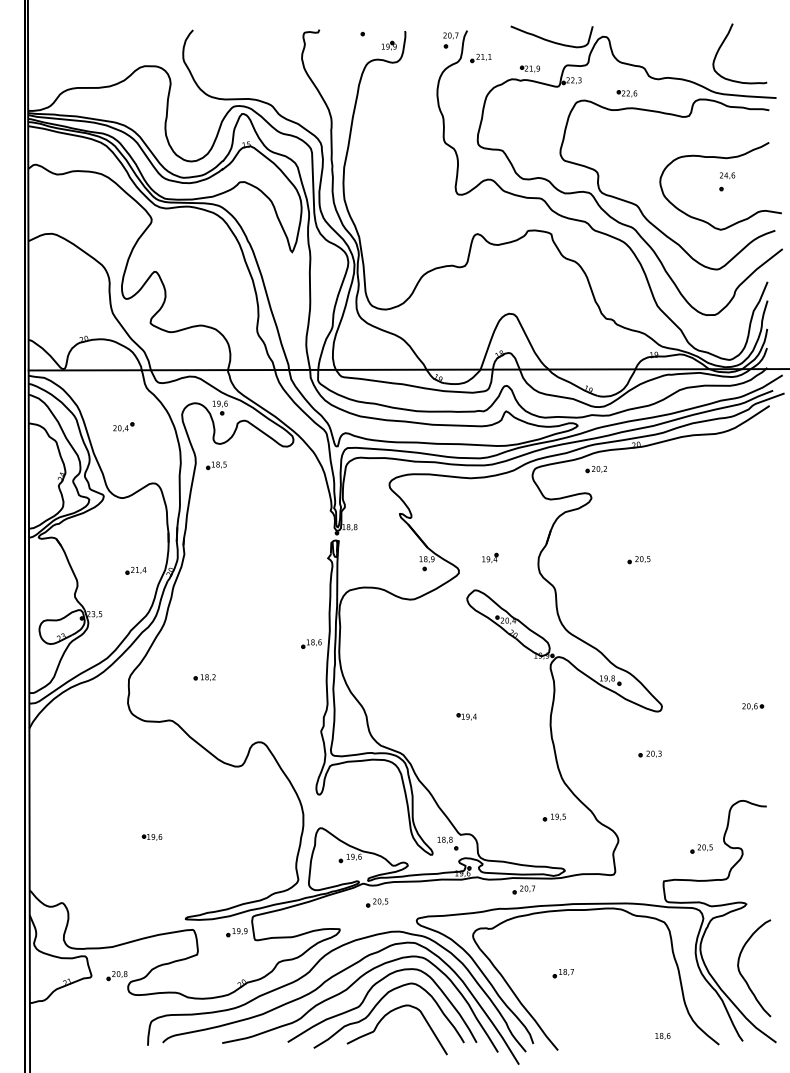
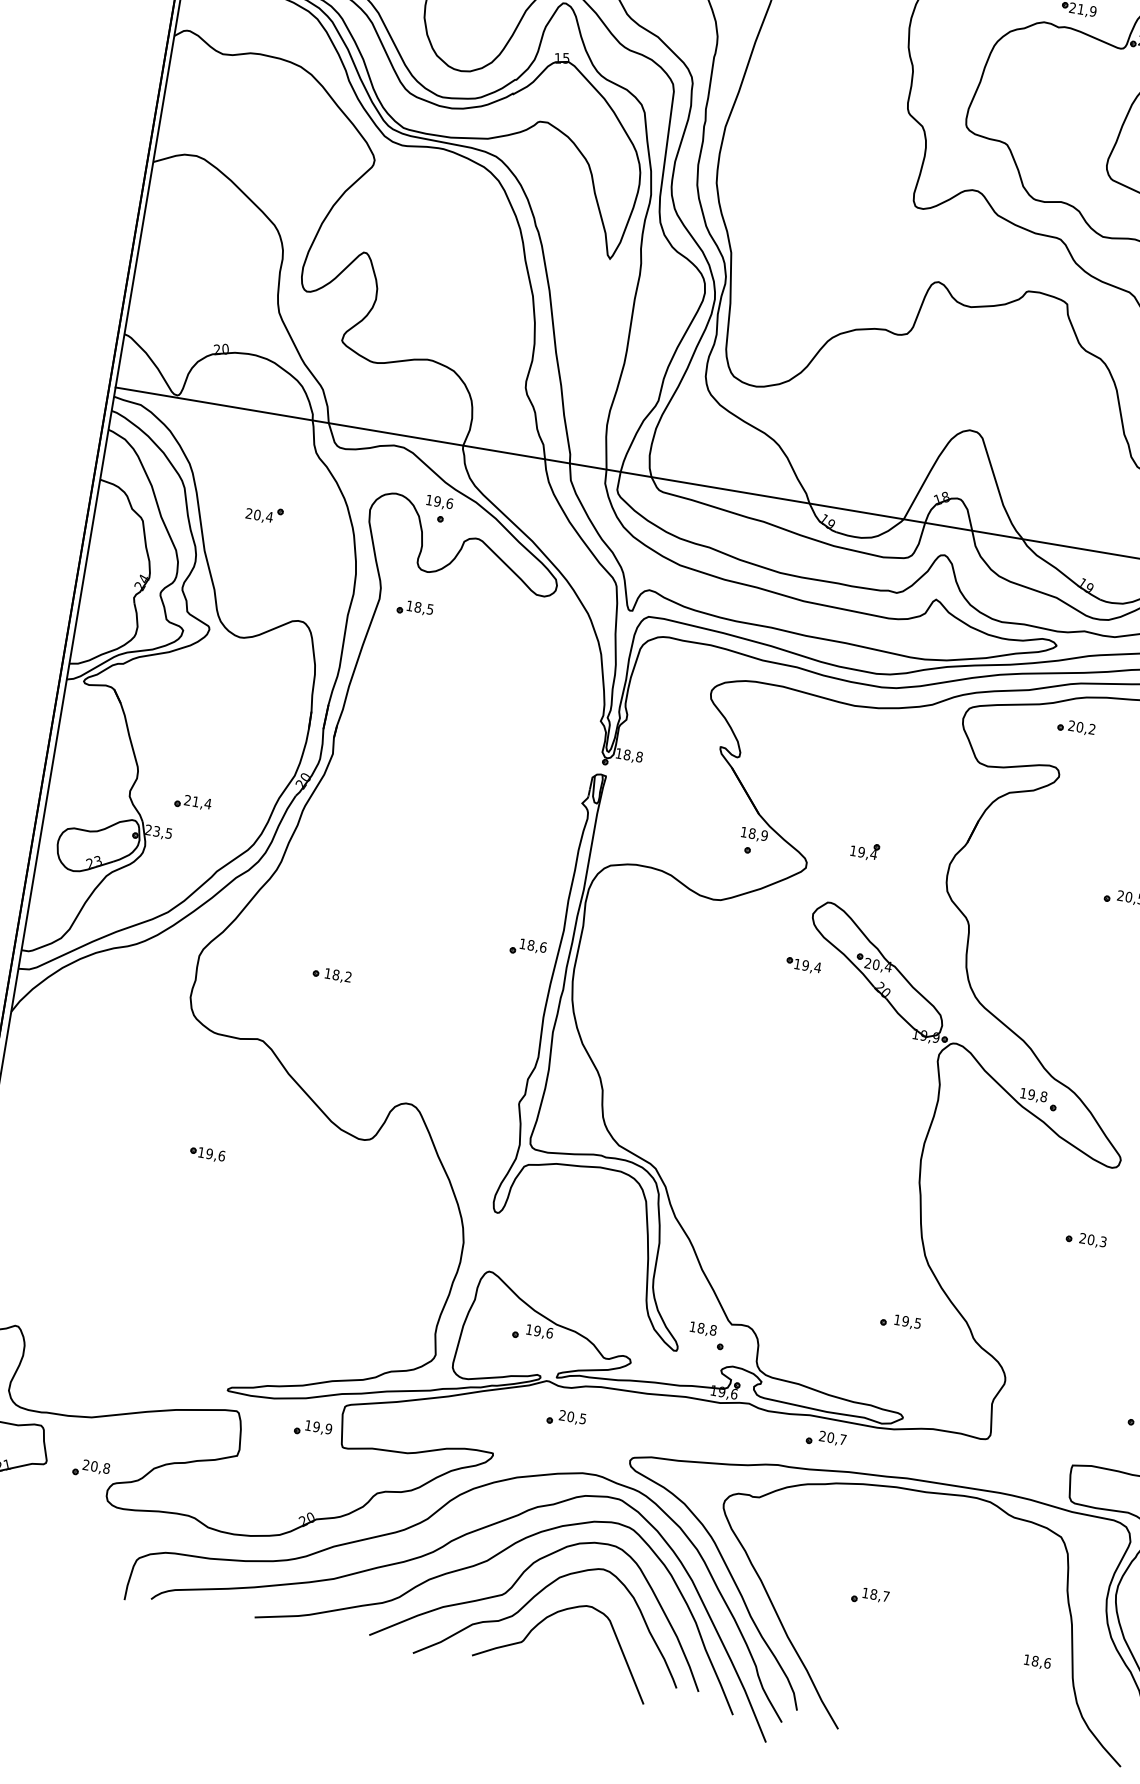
part: (135, 570) -> (192, 802), moved
part: (466, 716) -> (803, 964), moved
part: (151, 837) -> (206, 1154), moved
text: (662, 1036) -> (1036, 1662), moved

